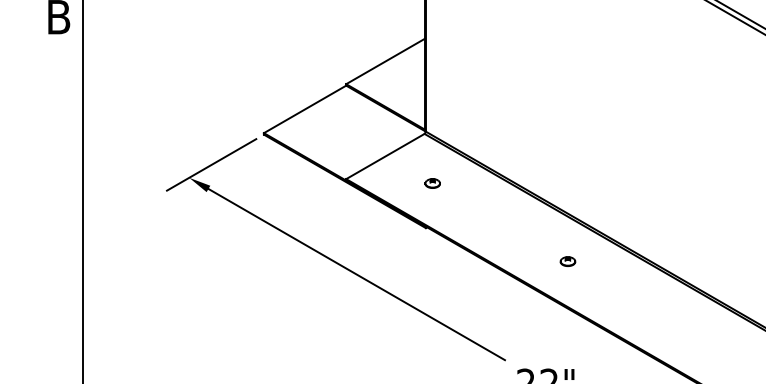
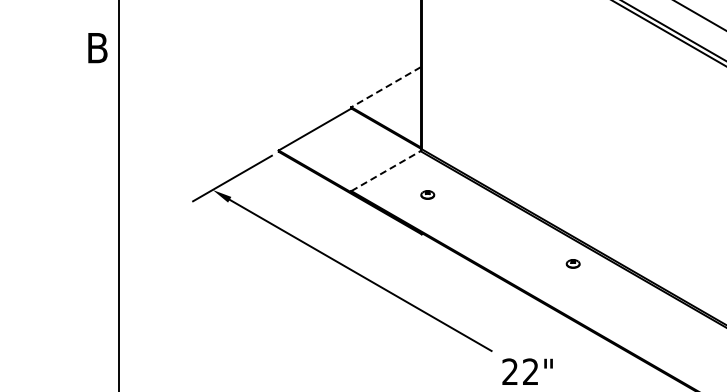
line: (384, 61) -> (385, 87), solid -> dashed
line: (384, 156) -> (385, 171), solid -> dashed
part: (567, 261) -> (572, 263), moved

